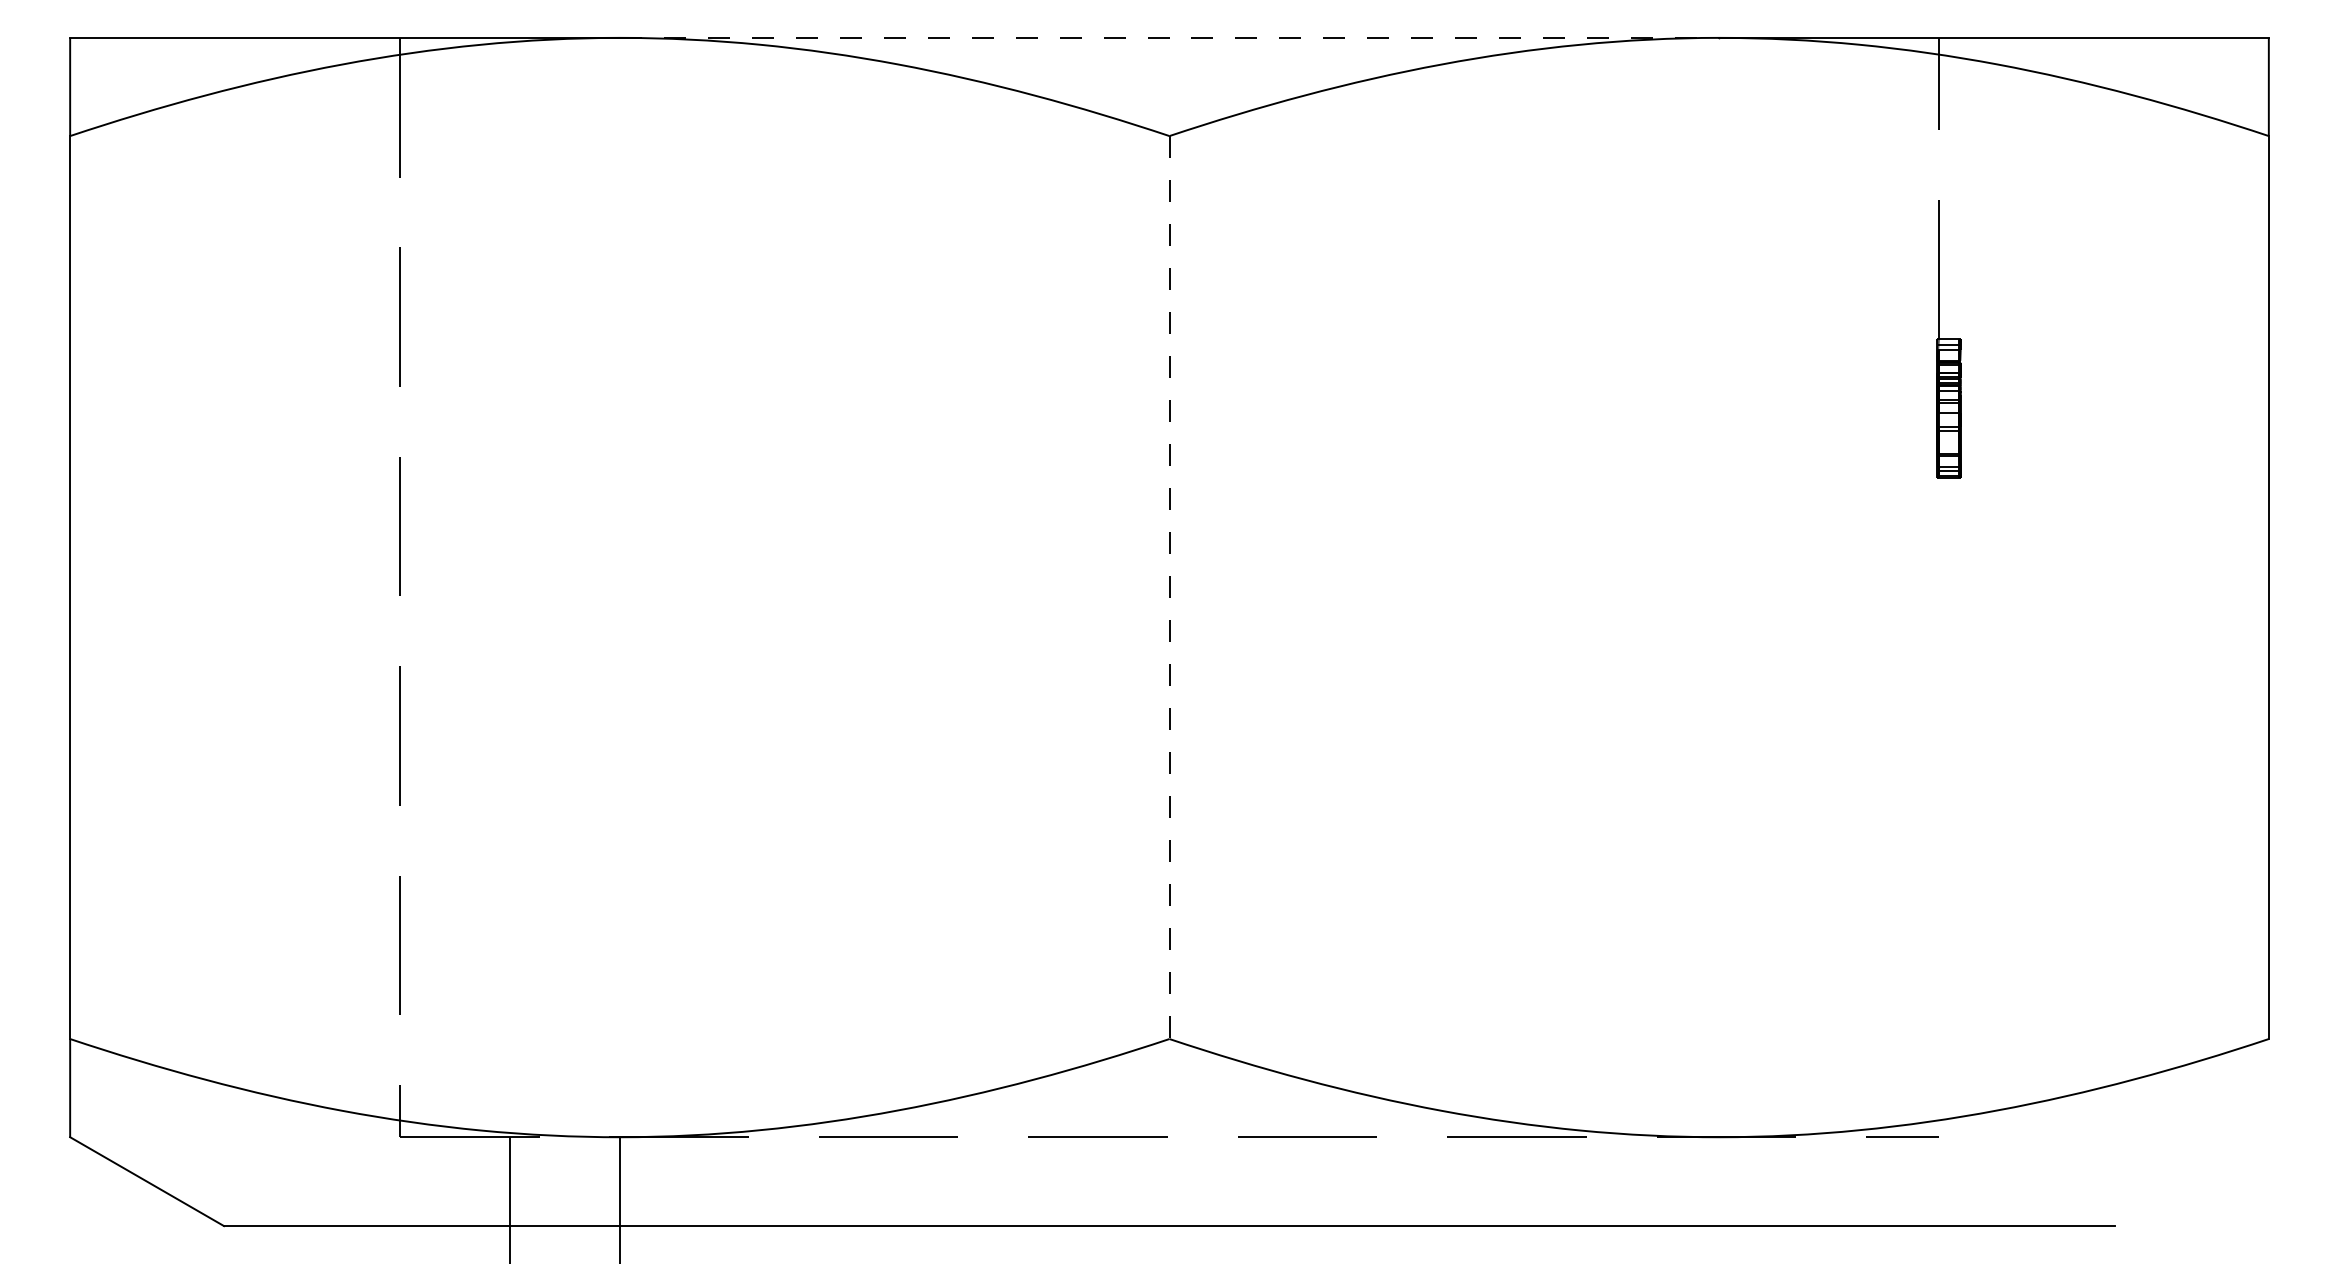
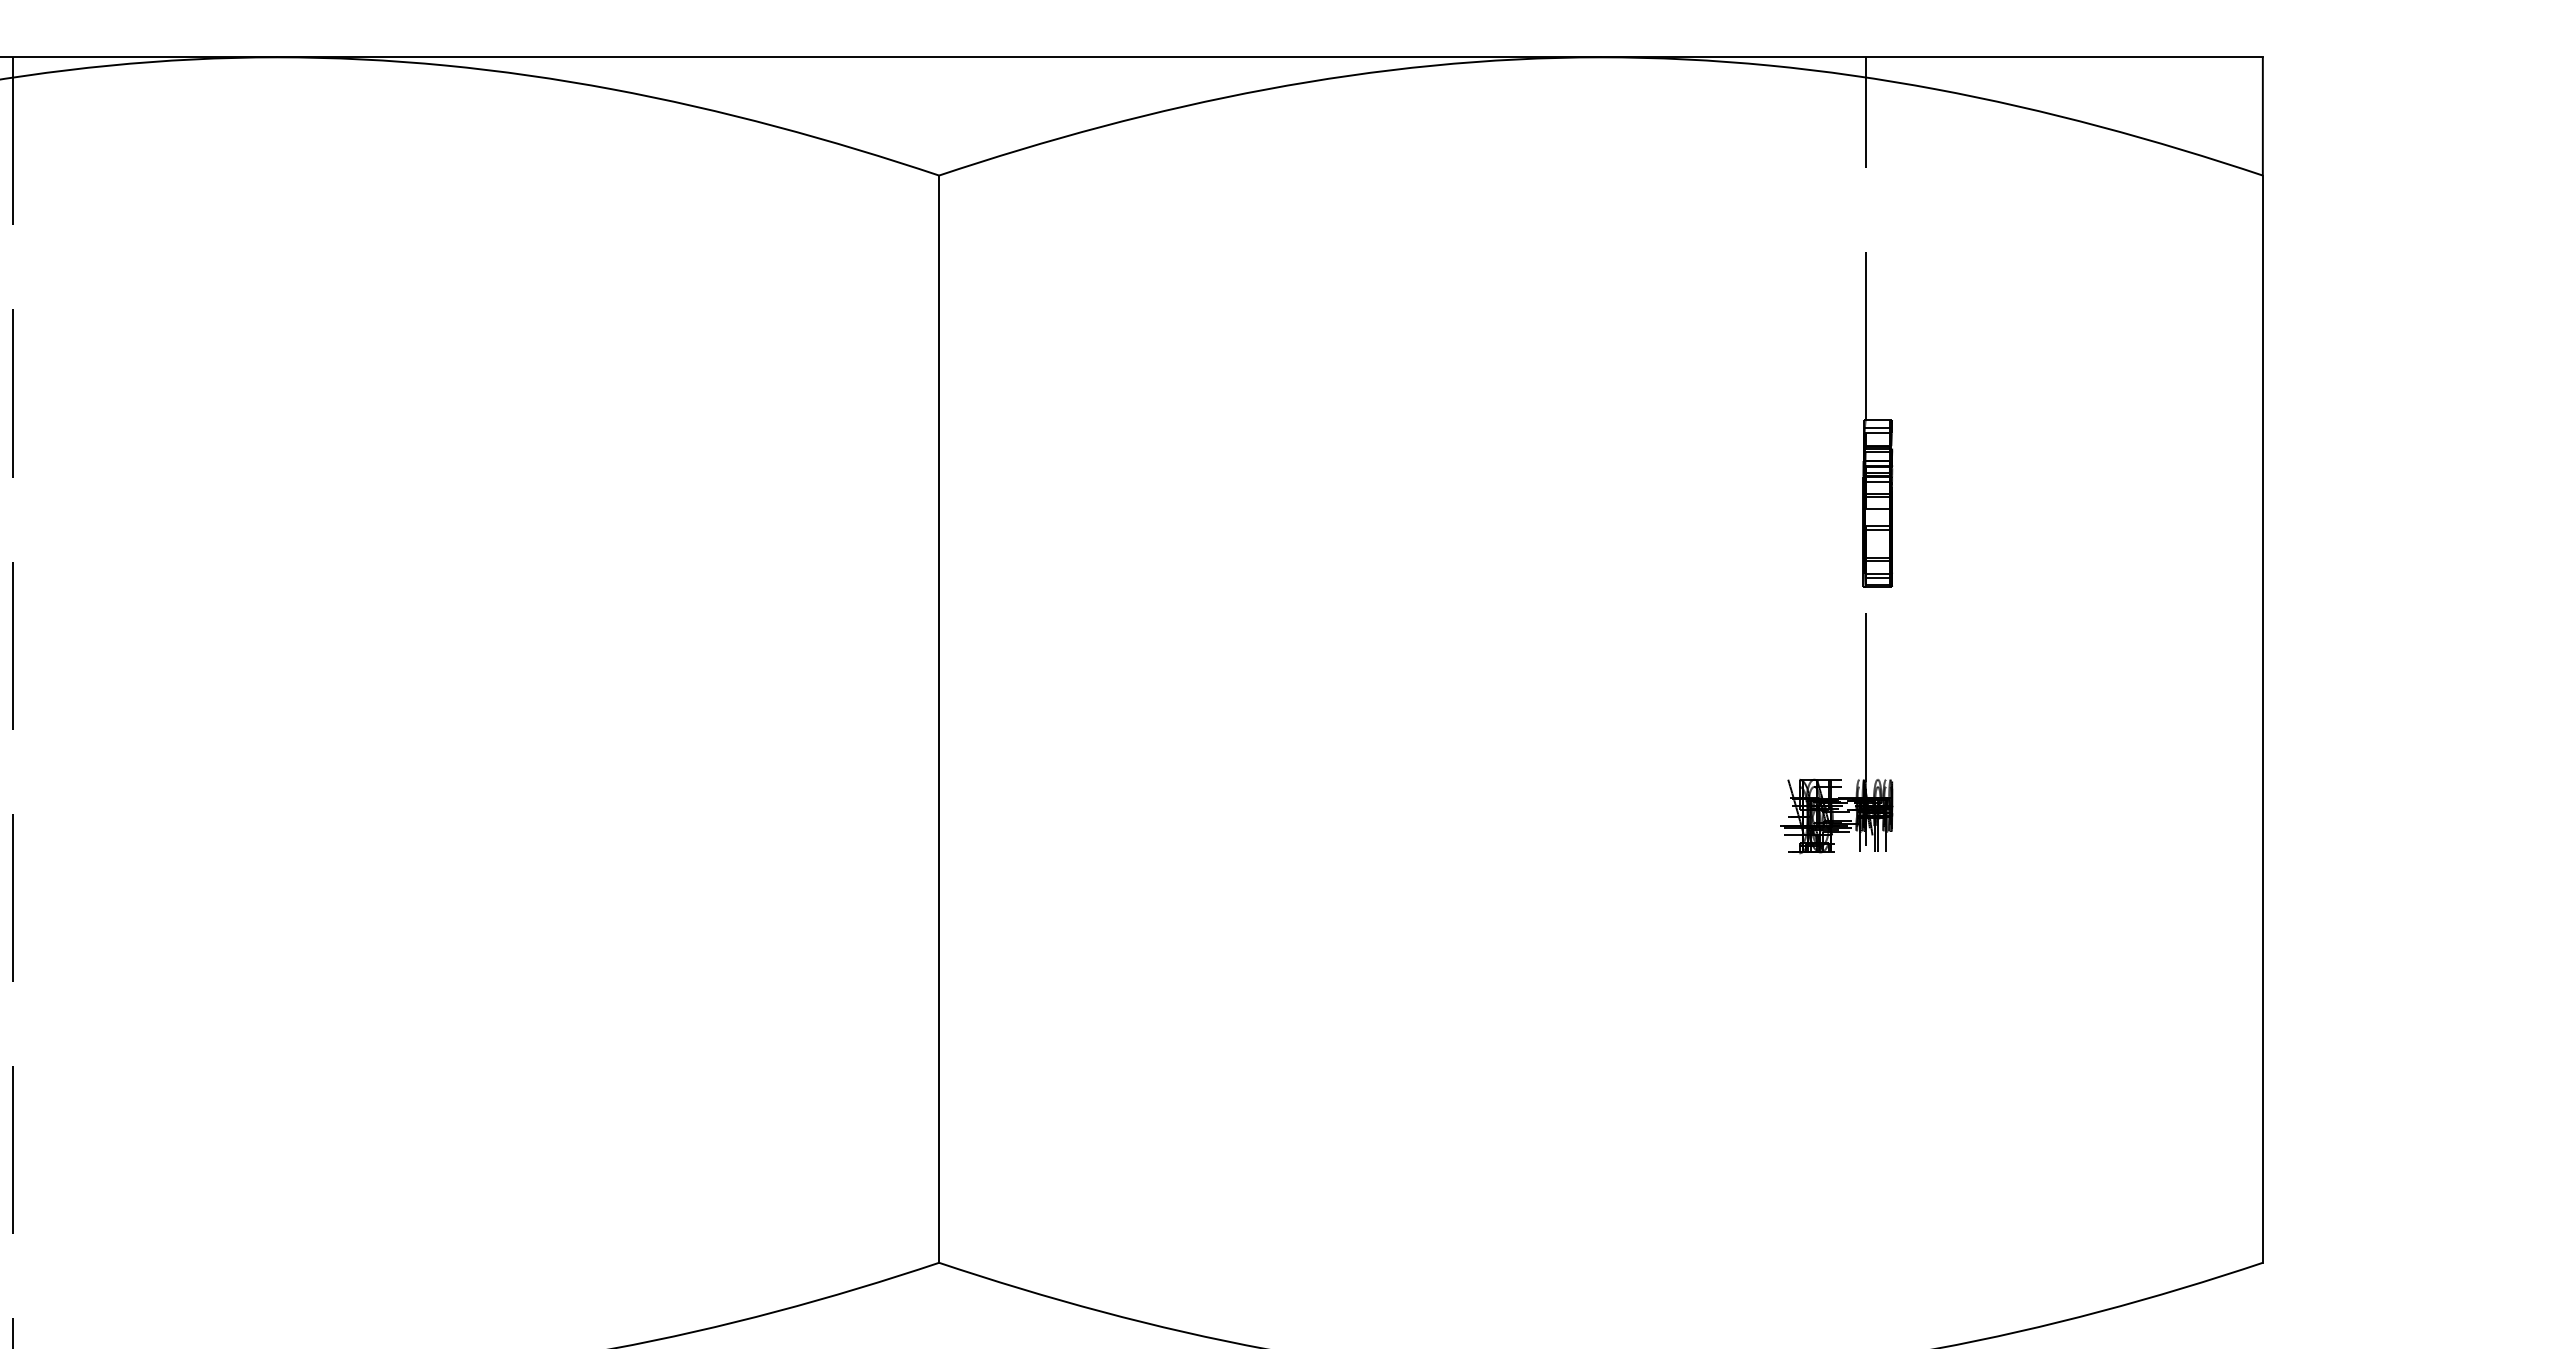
line: (1169, 37) -> (939, 56), dashed -> solid
line: (1169, 588) -> (939, 720), dashed -> solid
part: (1938, 599) -> (1865, 733), added

